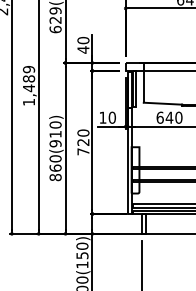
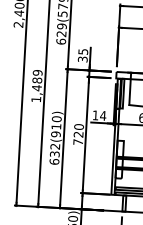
text: (83, 44) -> (83, 55), 40 -> 35
text: (112, 117) -> (103, 115), 10 -> 14
text: (55, 168) -> (54, 154), 860(910) -> 632(910)

